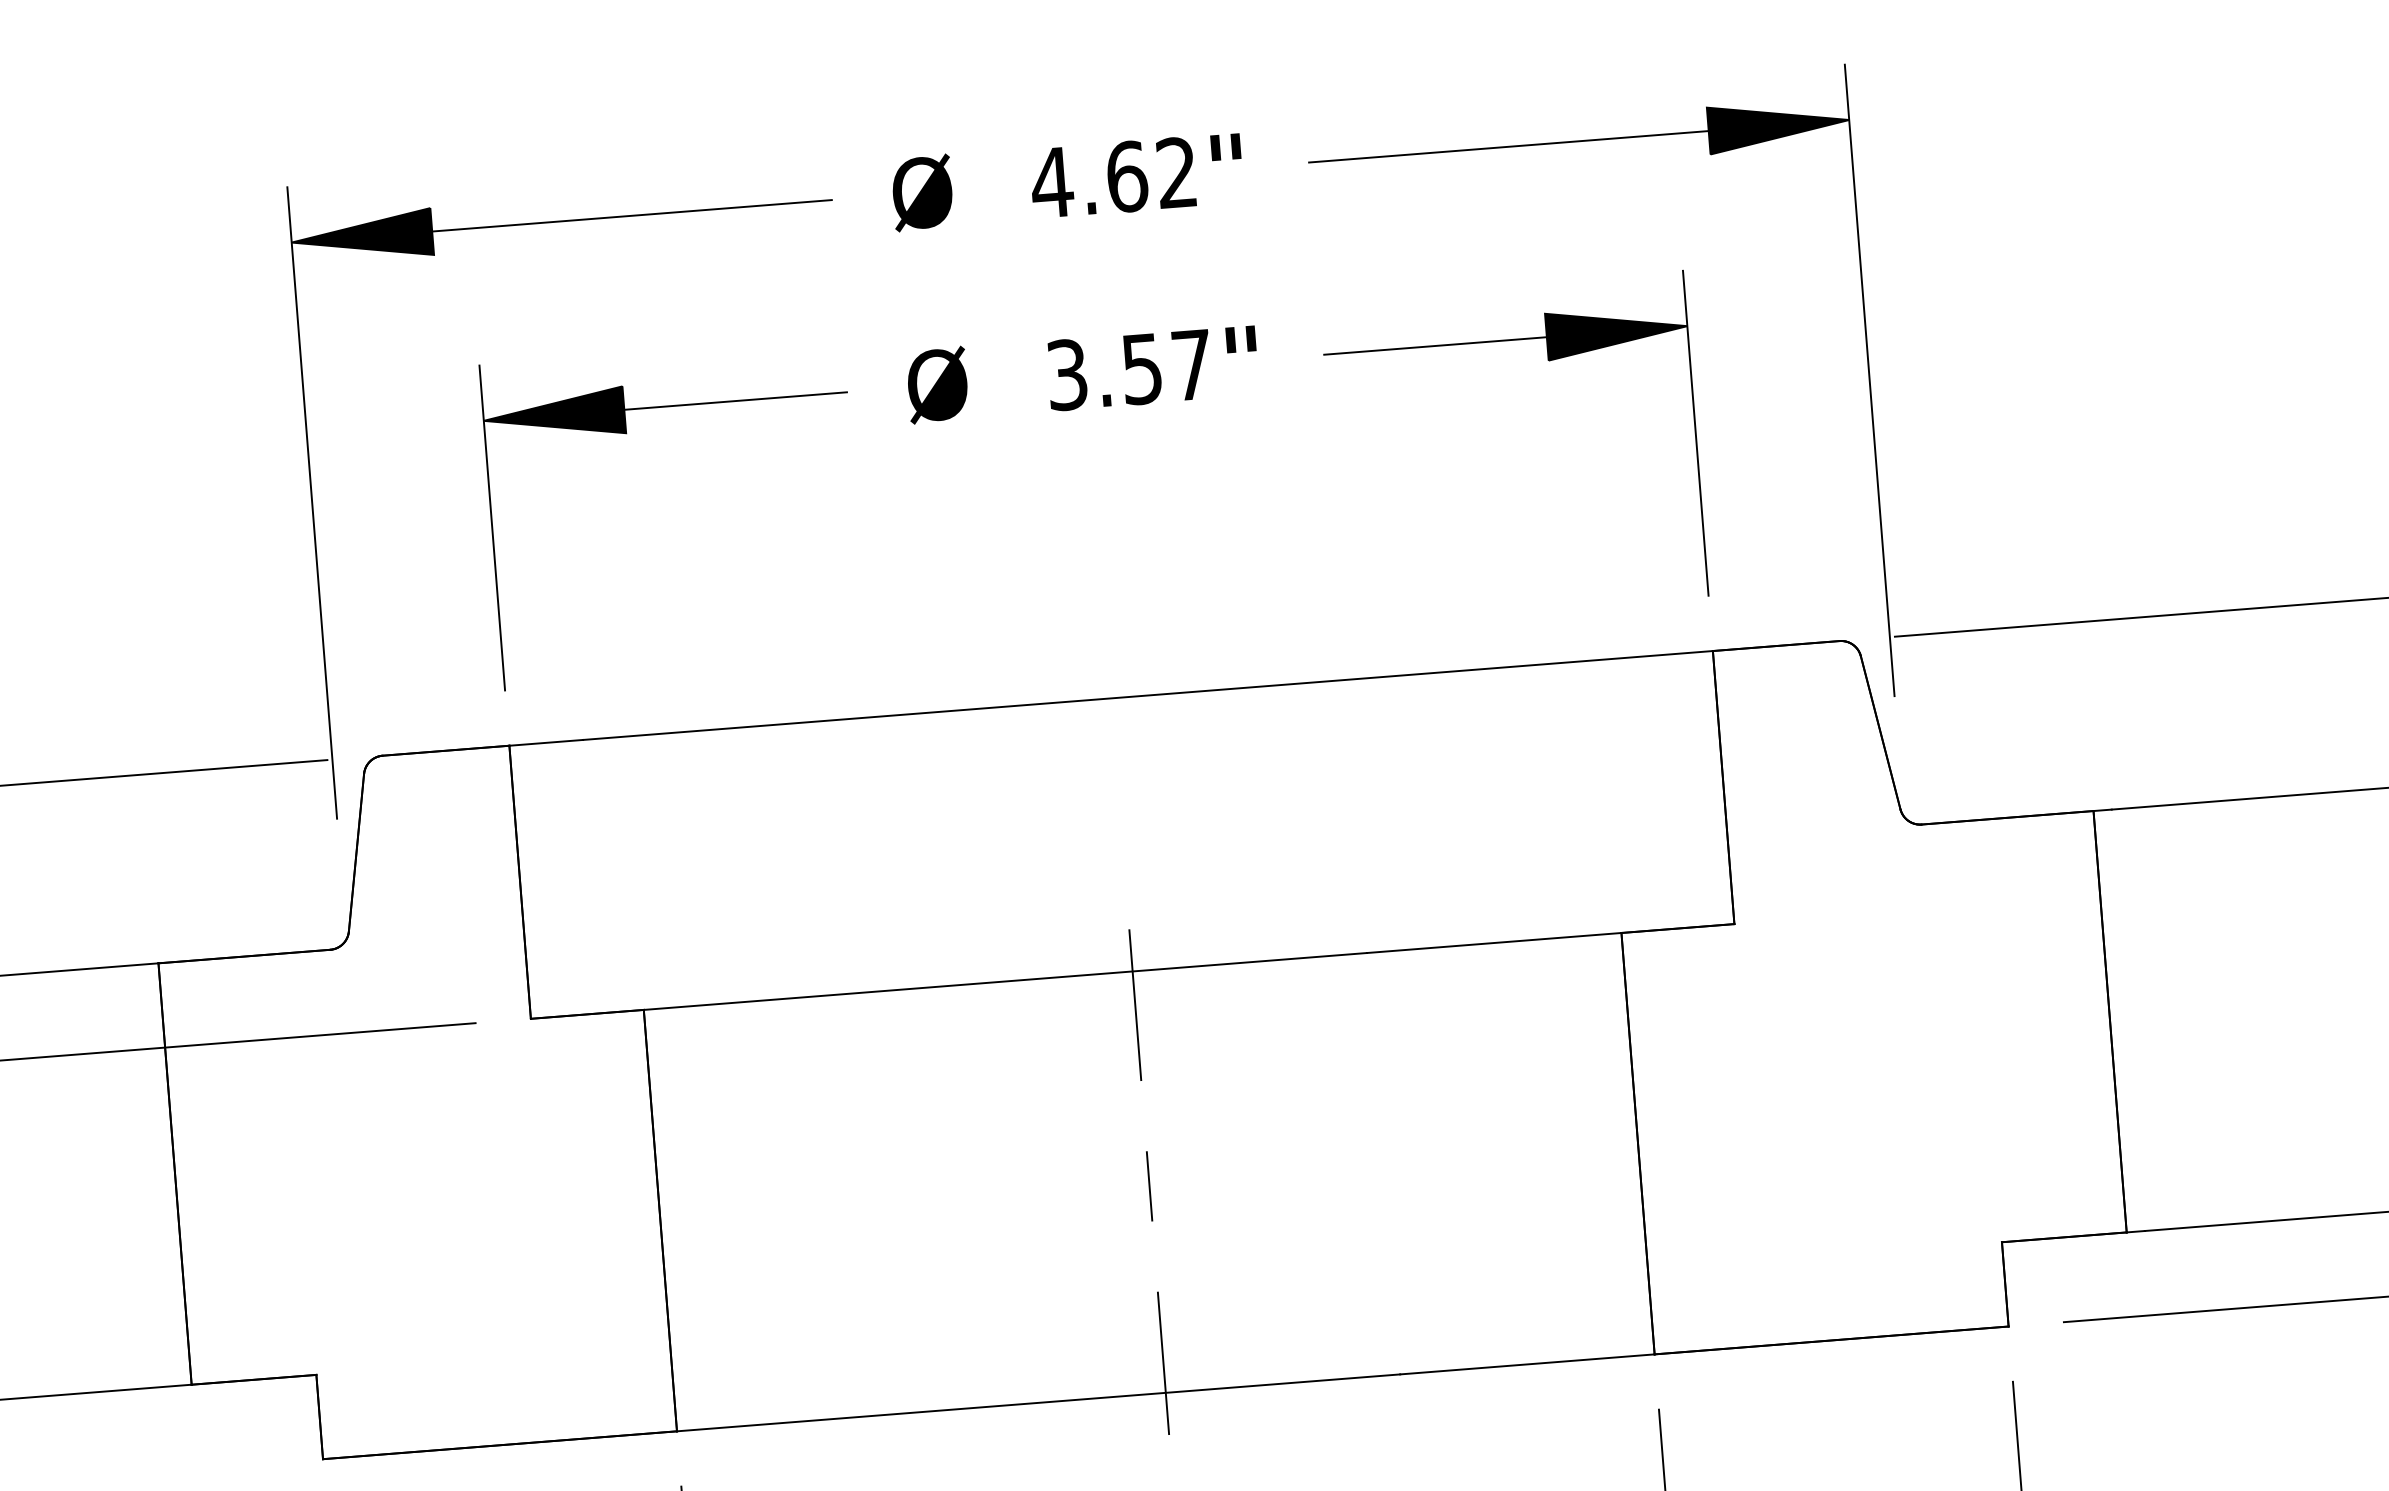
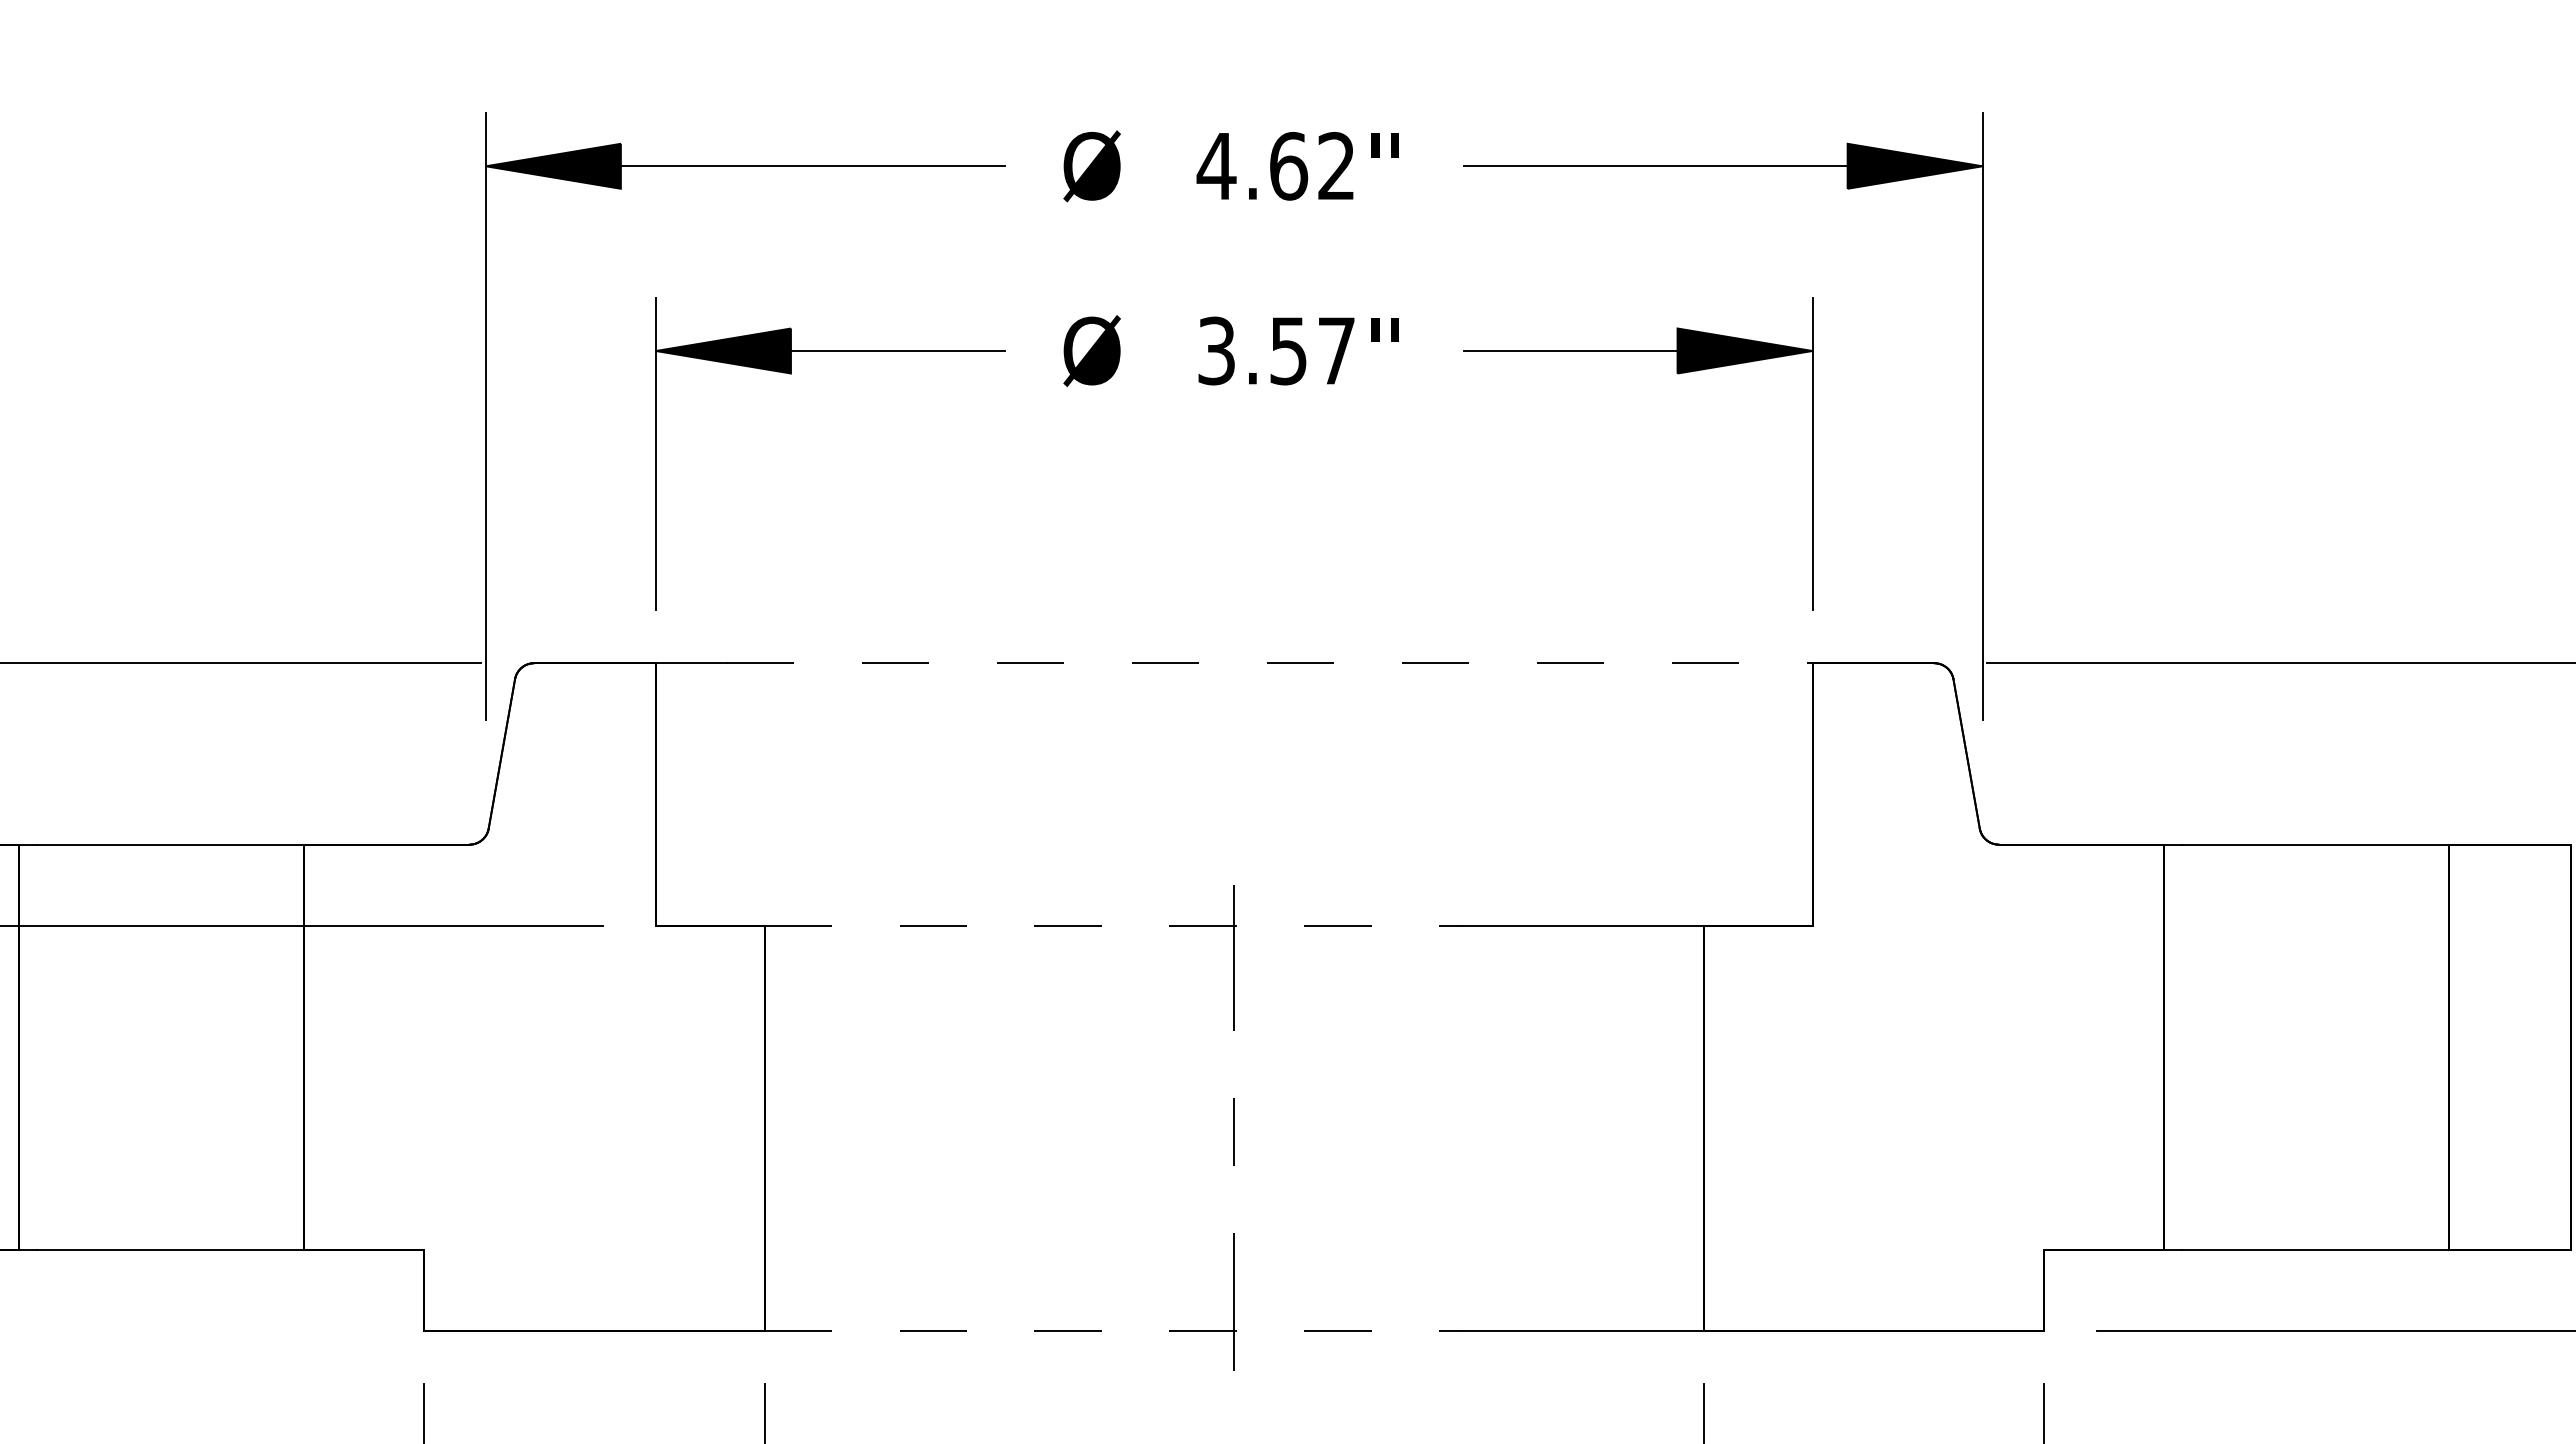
line: (1147, 695) -> (1269, 663), solid -> dashed
line: (1005, 981) -> (1112, 925), solid -> dashed
line: (1039, 1402) -> (1112, 1330), solid -> dashed

